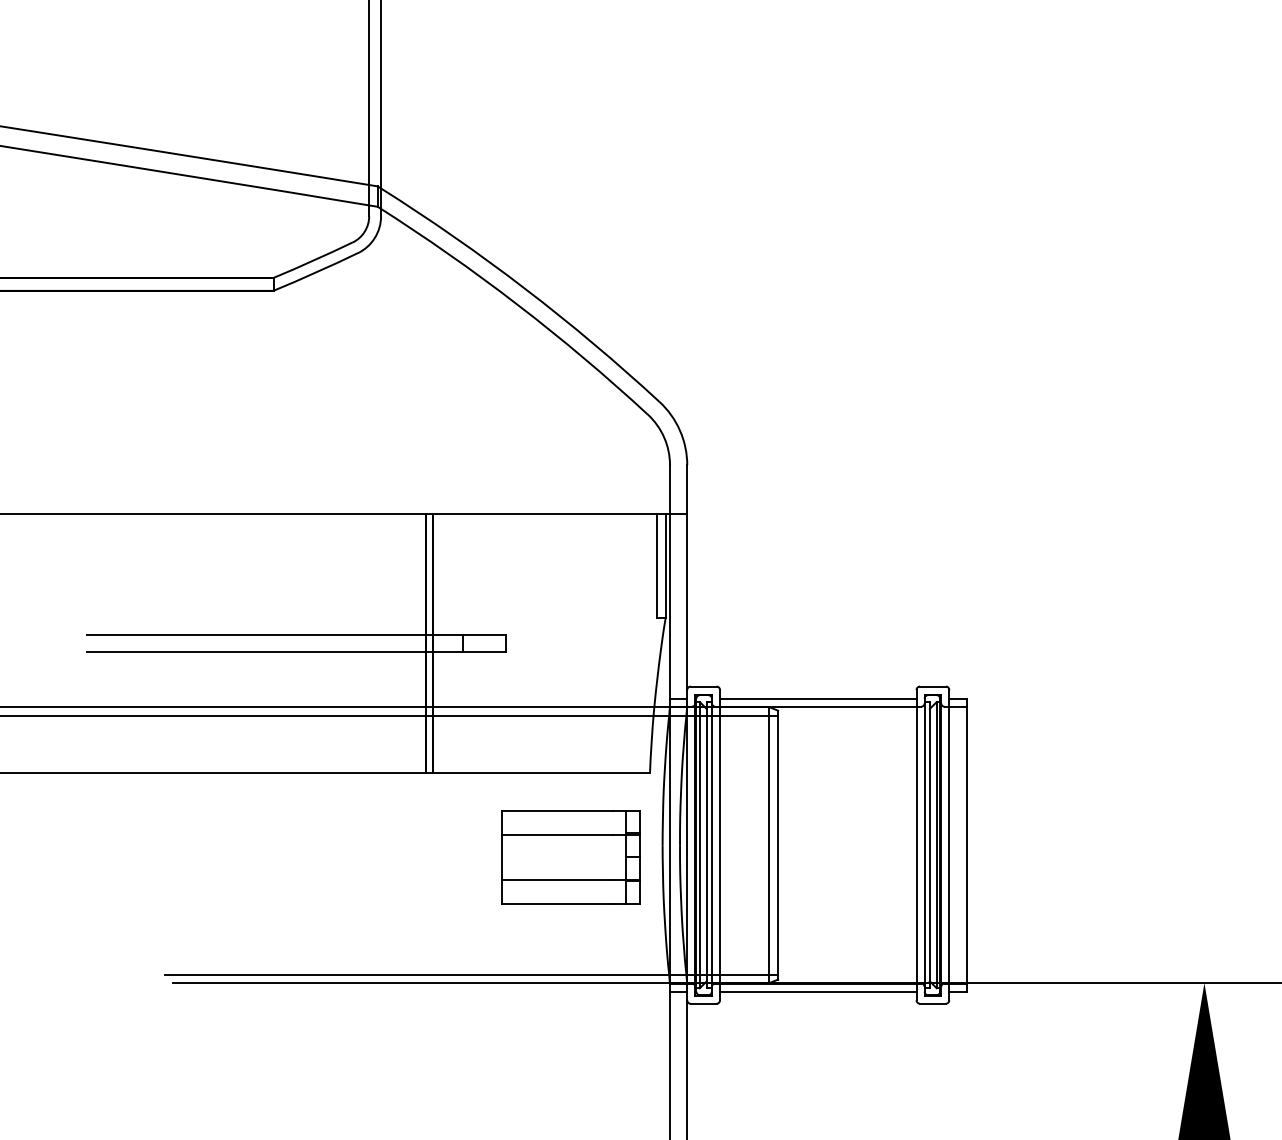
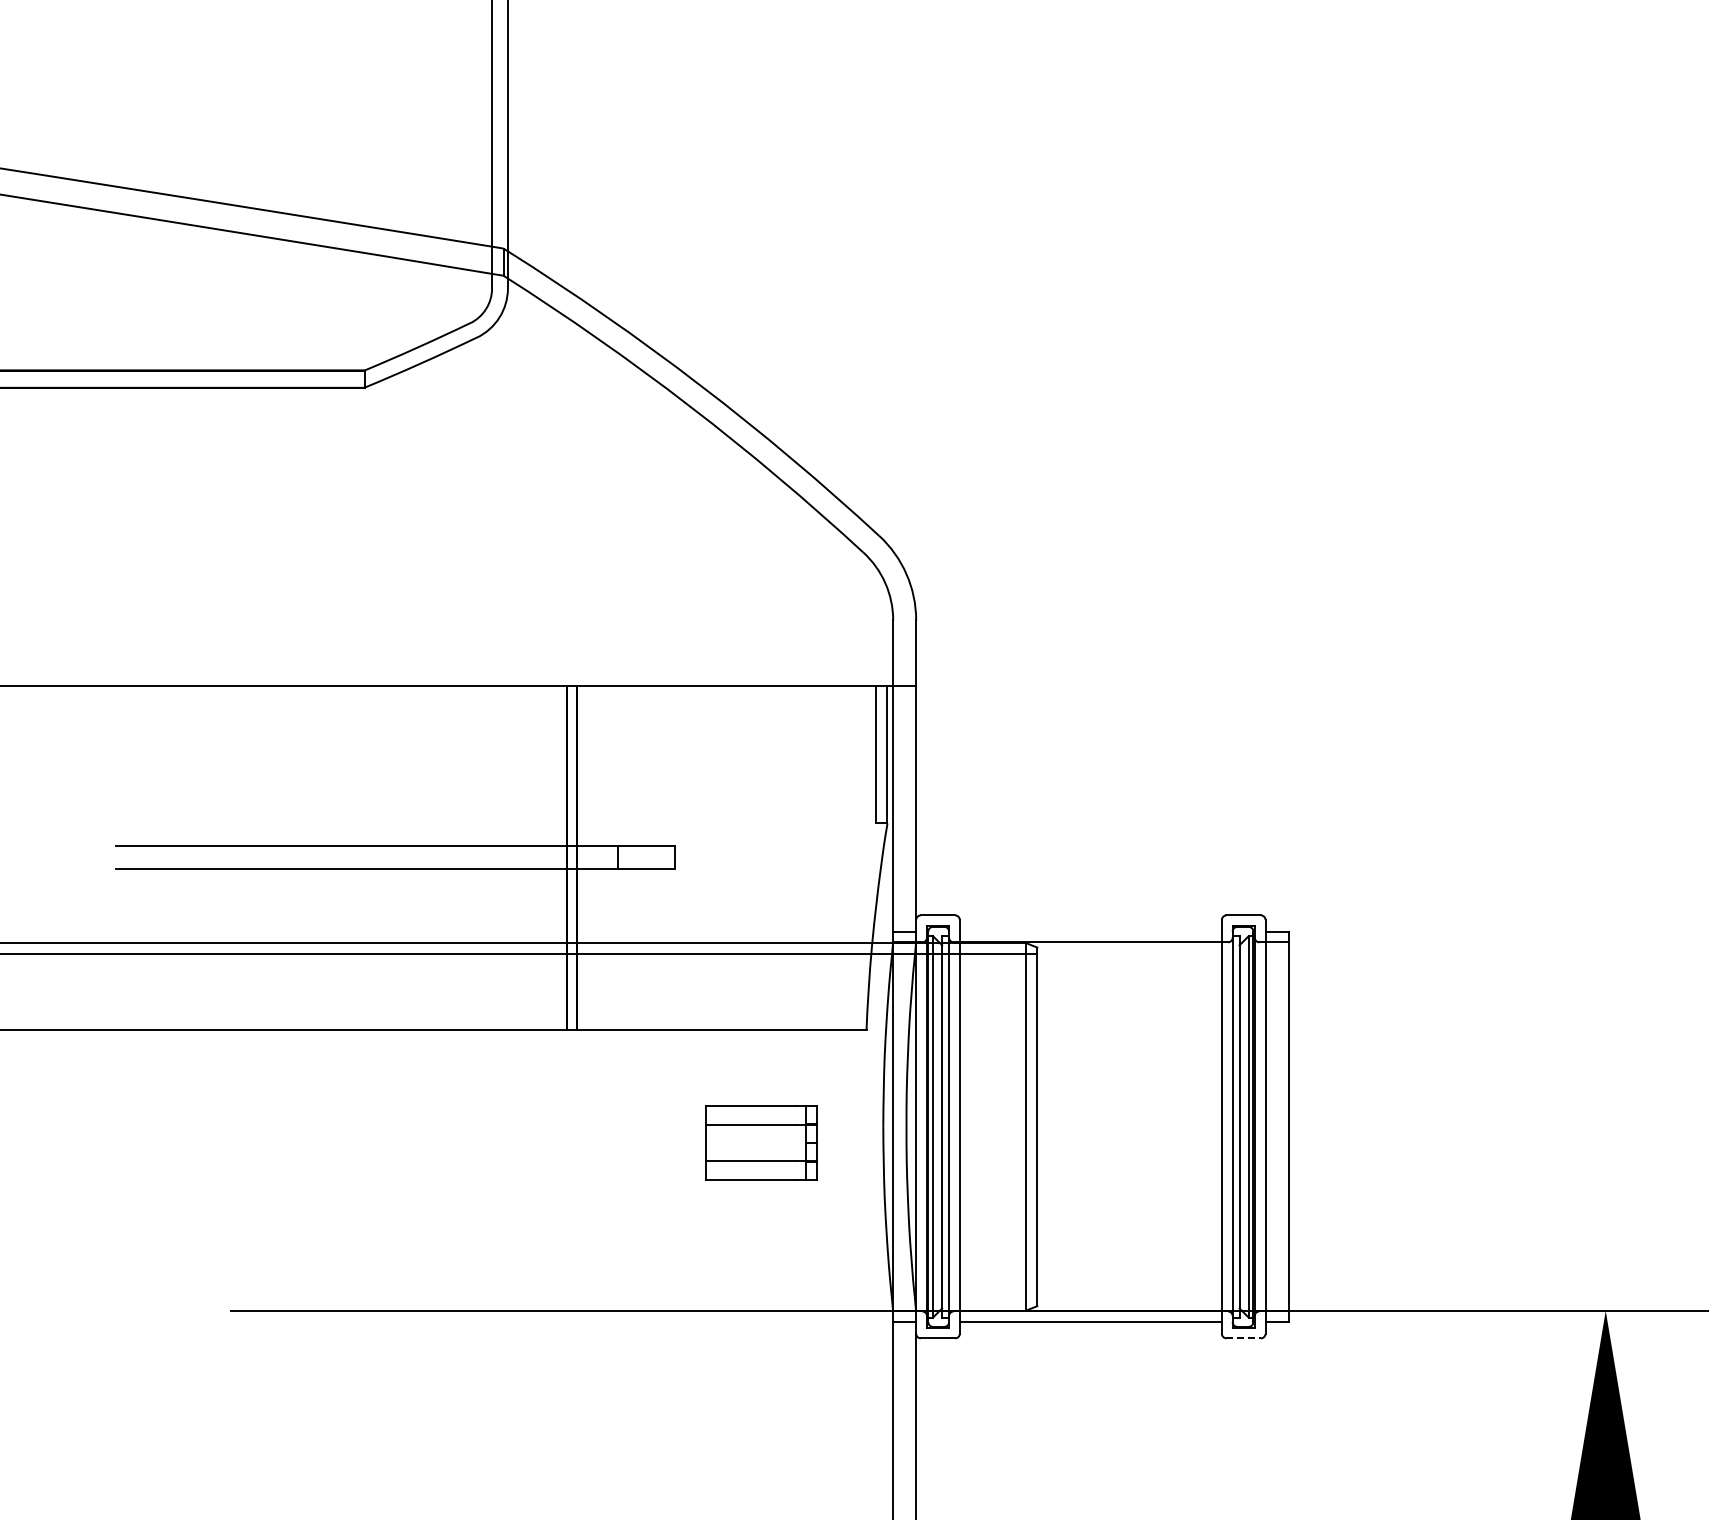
line: (818, 698) -> (1090, 931), removed
part: (571, 856) -> (761, 1142), size x0.6
line: (471, 974) -> (628, 1299), removed
line: (933, 1003) -> (1244, 1338), solid -> dashed

